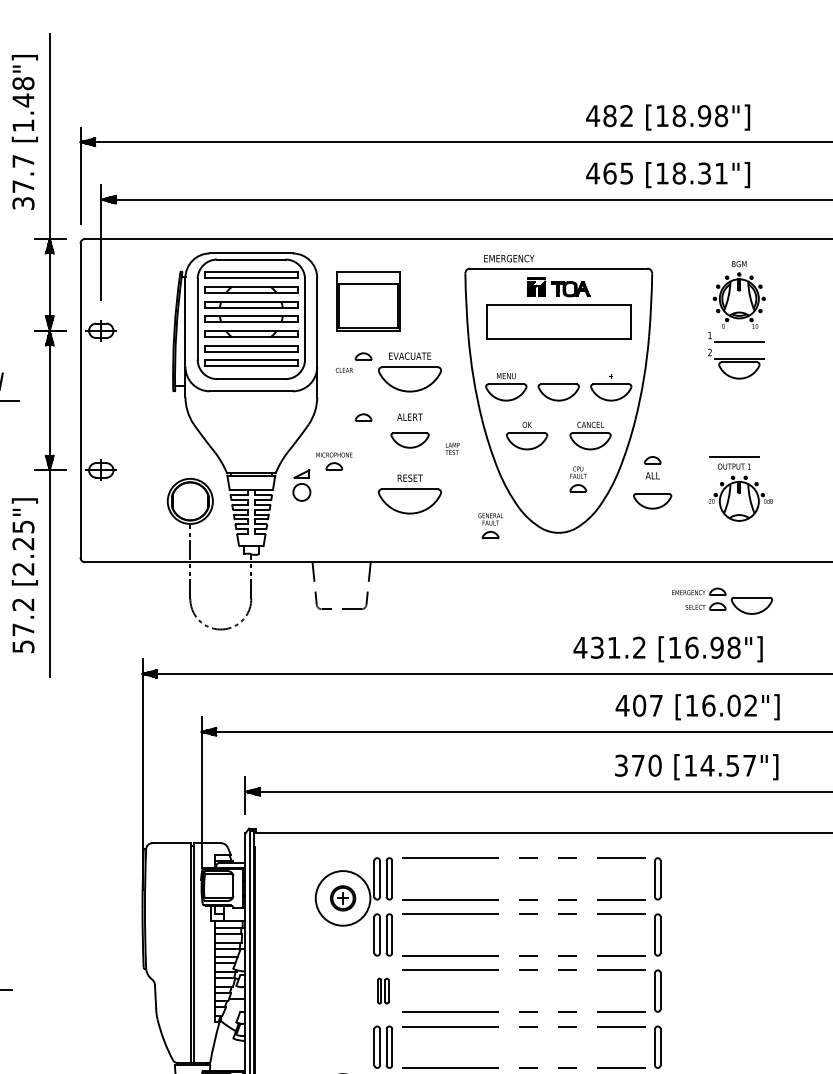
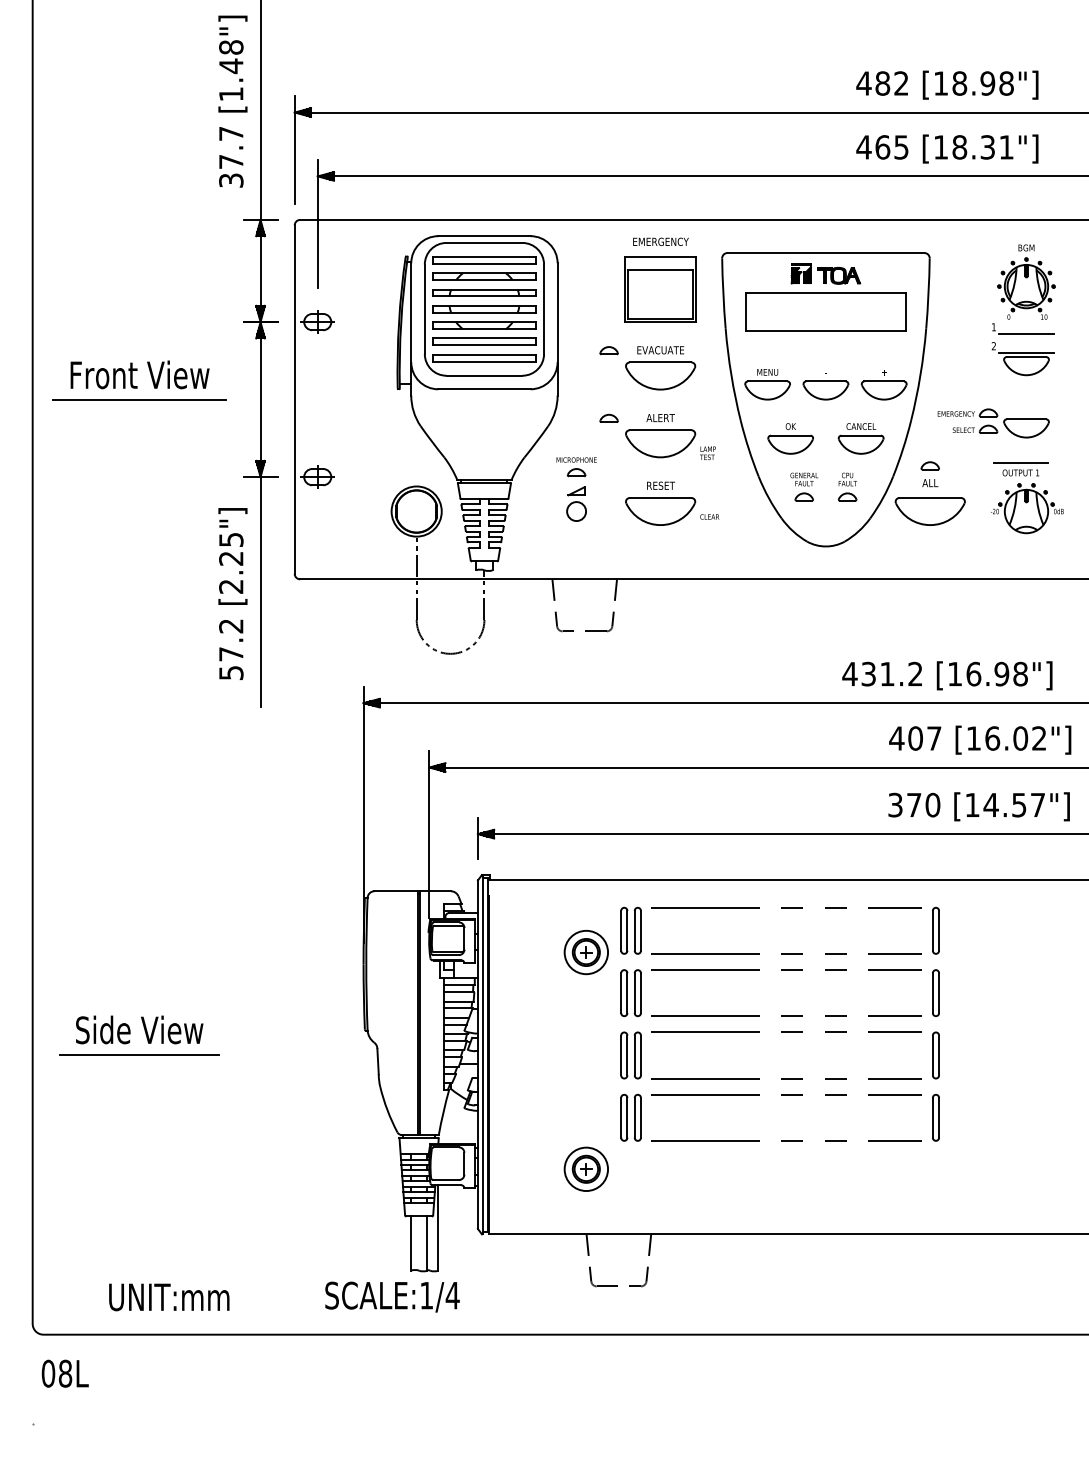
text: (508, 258) -> (660, 241), moved
part: (368, 301) -> (660, 289), moved
text: (344, 369) -> (709, 516), moved
part: (409, 440) -> (660, 443), size x1.67
part: (301, 485) -> (576, 503), moved
part: (652, 501) -> (929, 511), size x1.67
part: (490, 525) -> (804, 486), moved
part: (722, 601) -> (993, 423), moved
circle: (343, 898) -> (586, 952), size x0.71
part: (382, 991) -> (630, 1055), size x1.67

